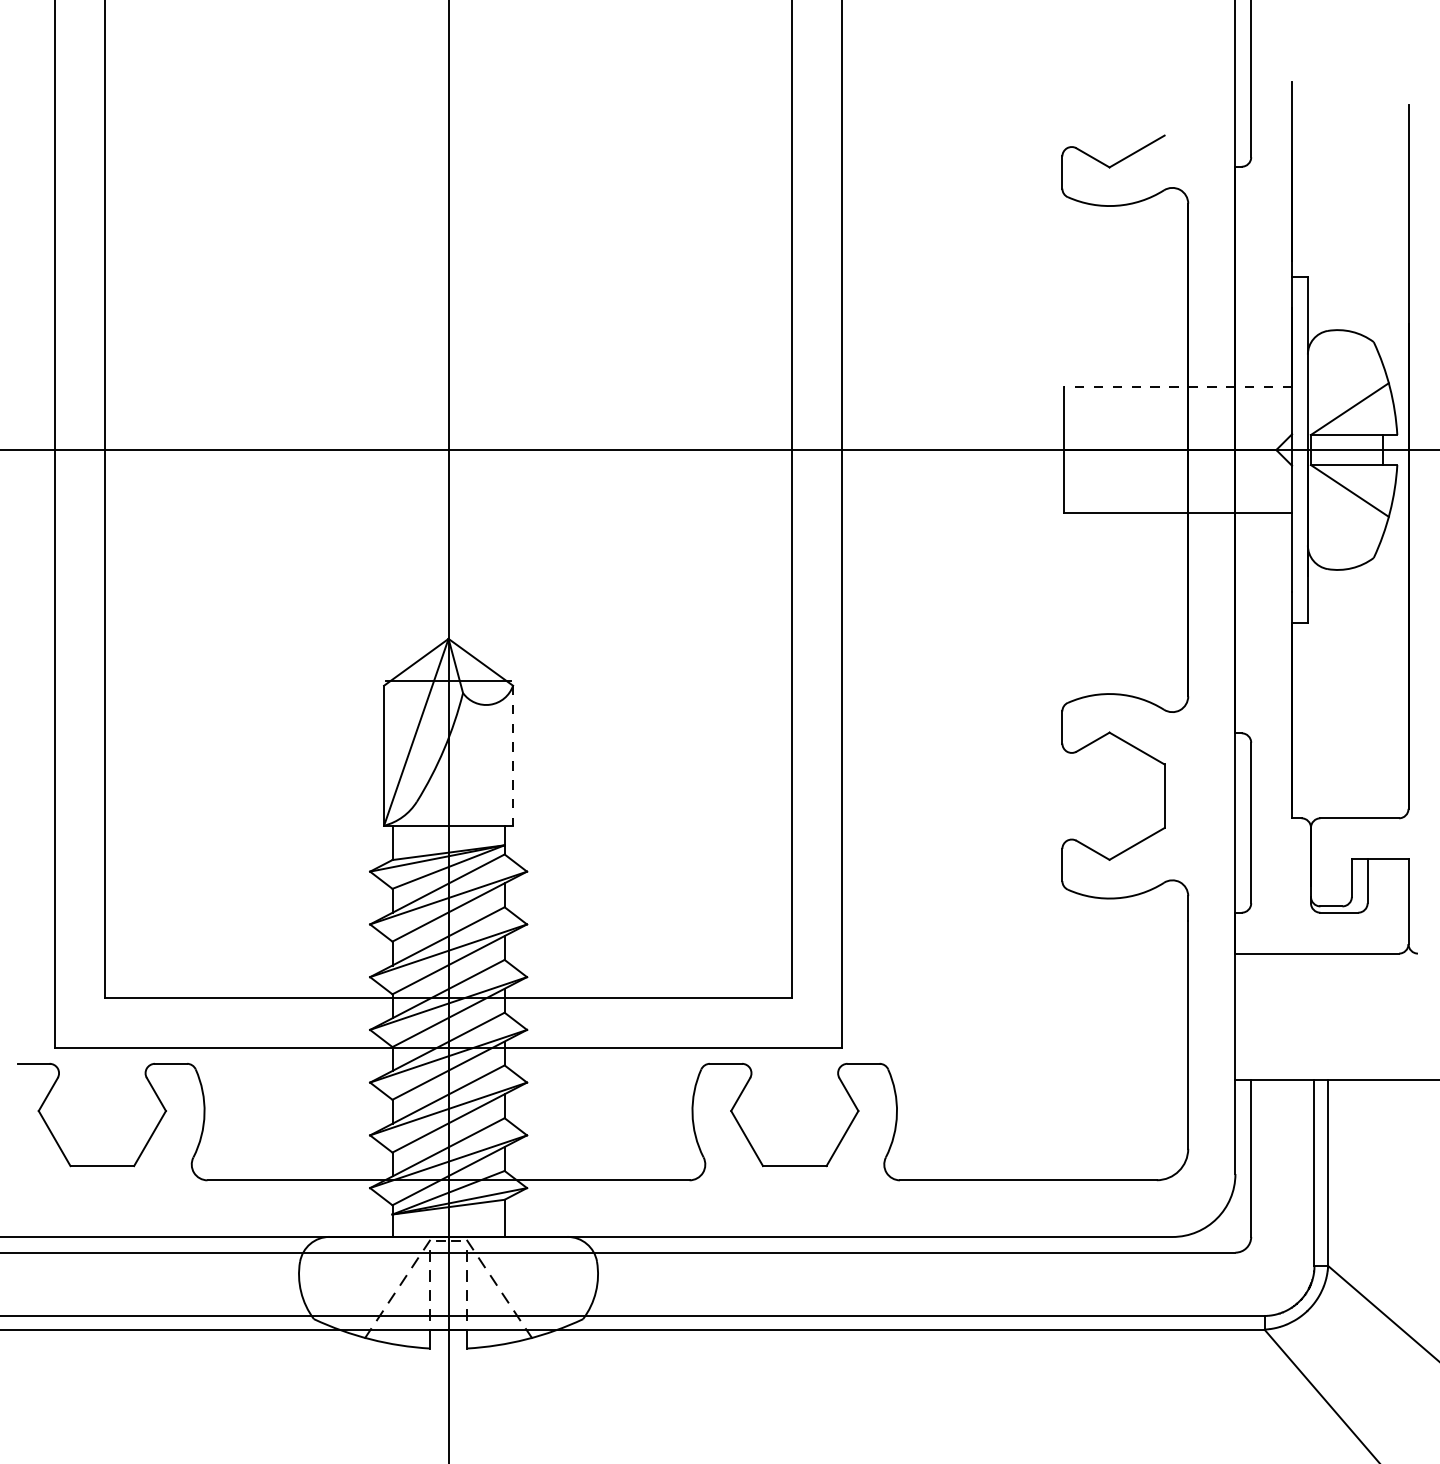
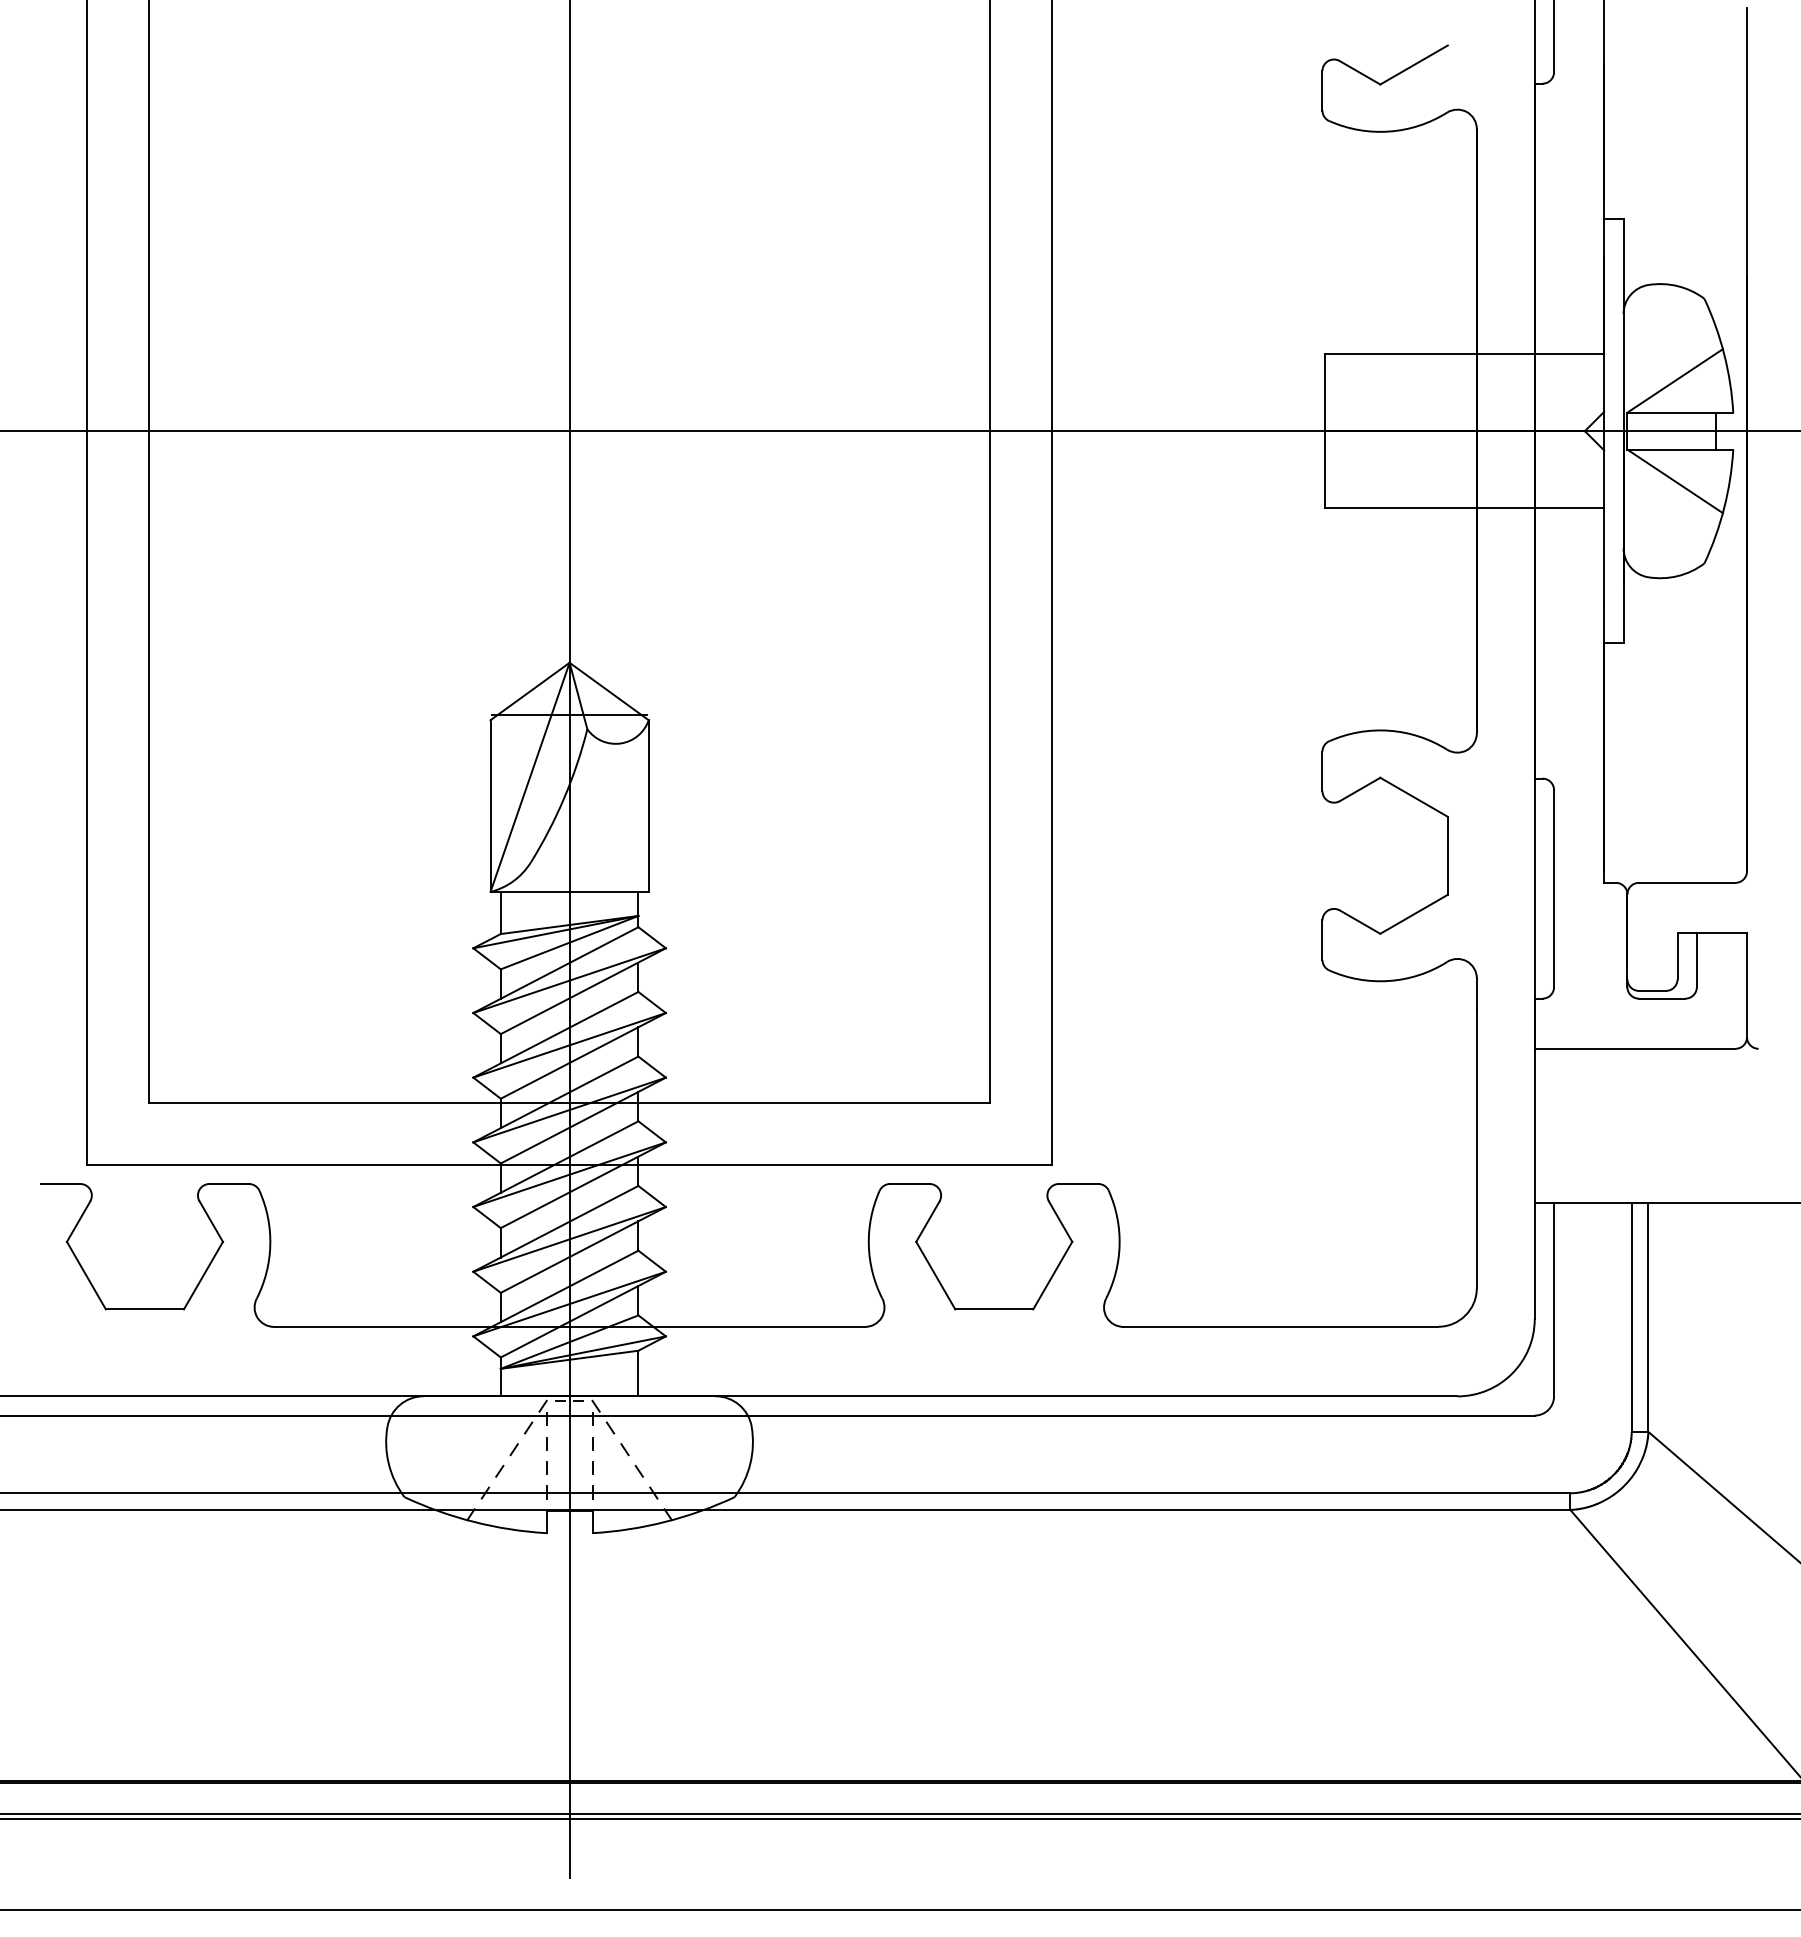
line: (1178, 386) -> (1464, 353), dashed -> solid
line: (512, 756) -> (648, 806), dashed -> solid

